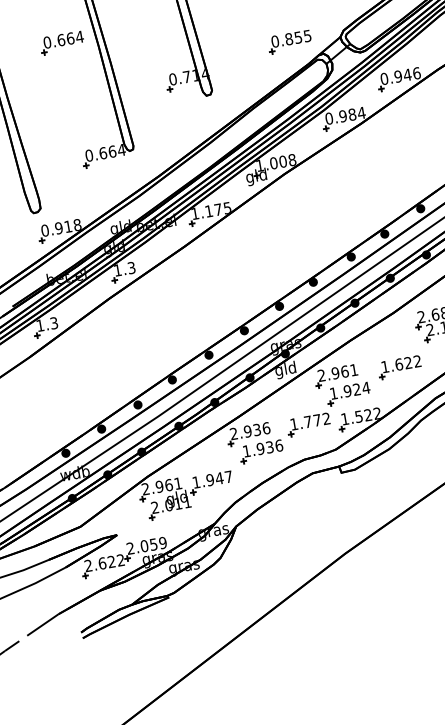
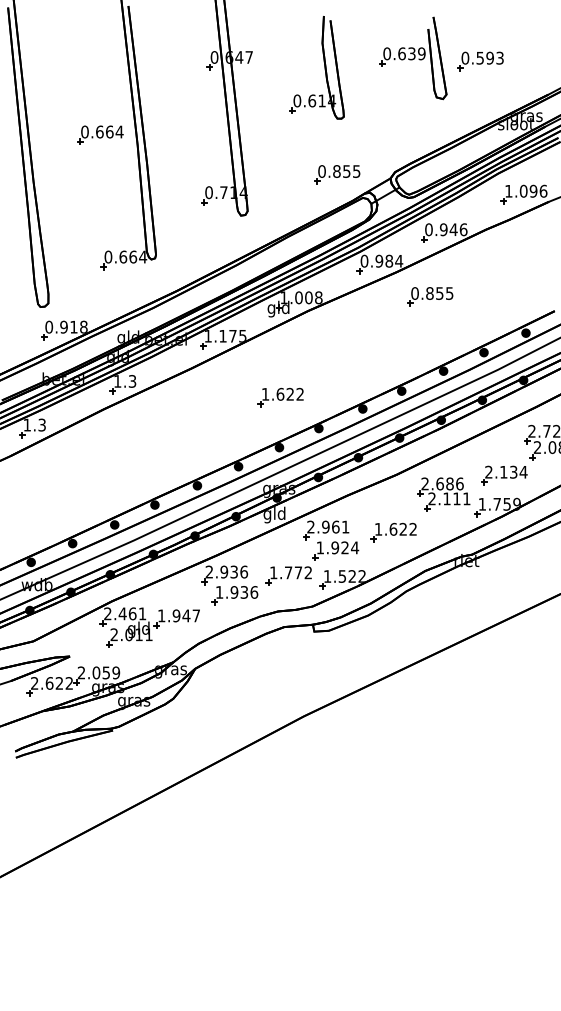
part: (396, 141) -> (430, 296), added
part: (272, 259) -> (280, 397), added
text: (159, 486) -> (122, 613), 2.961 -> 2.461

